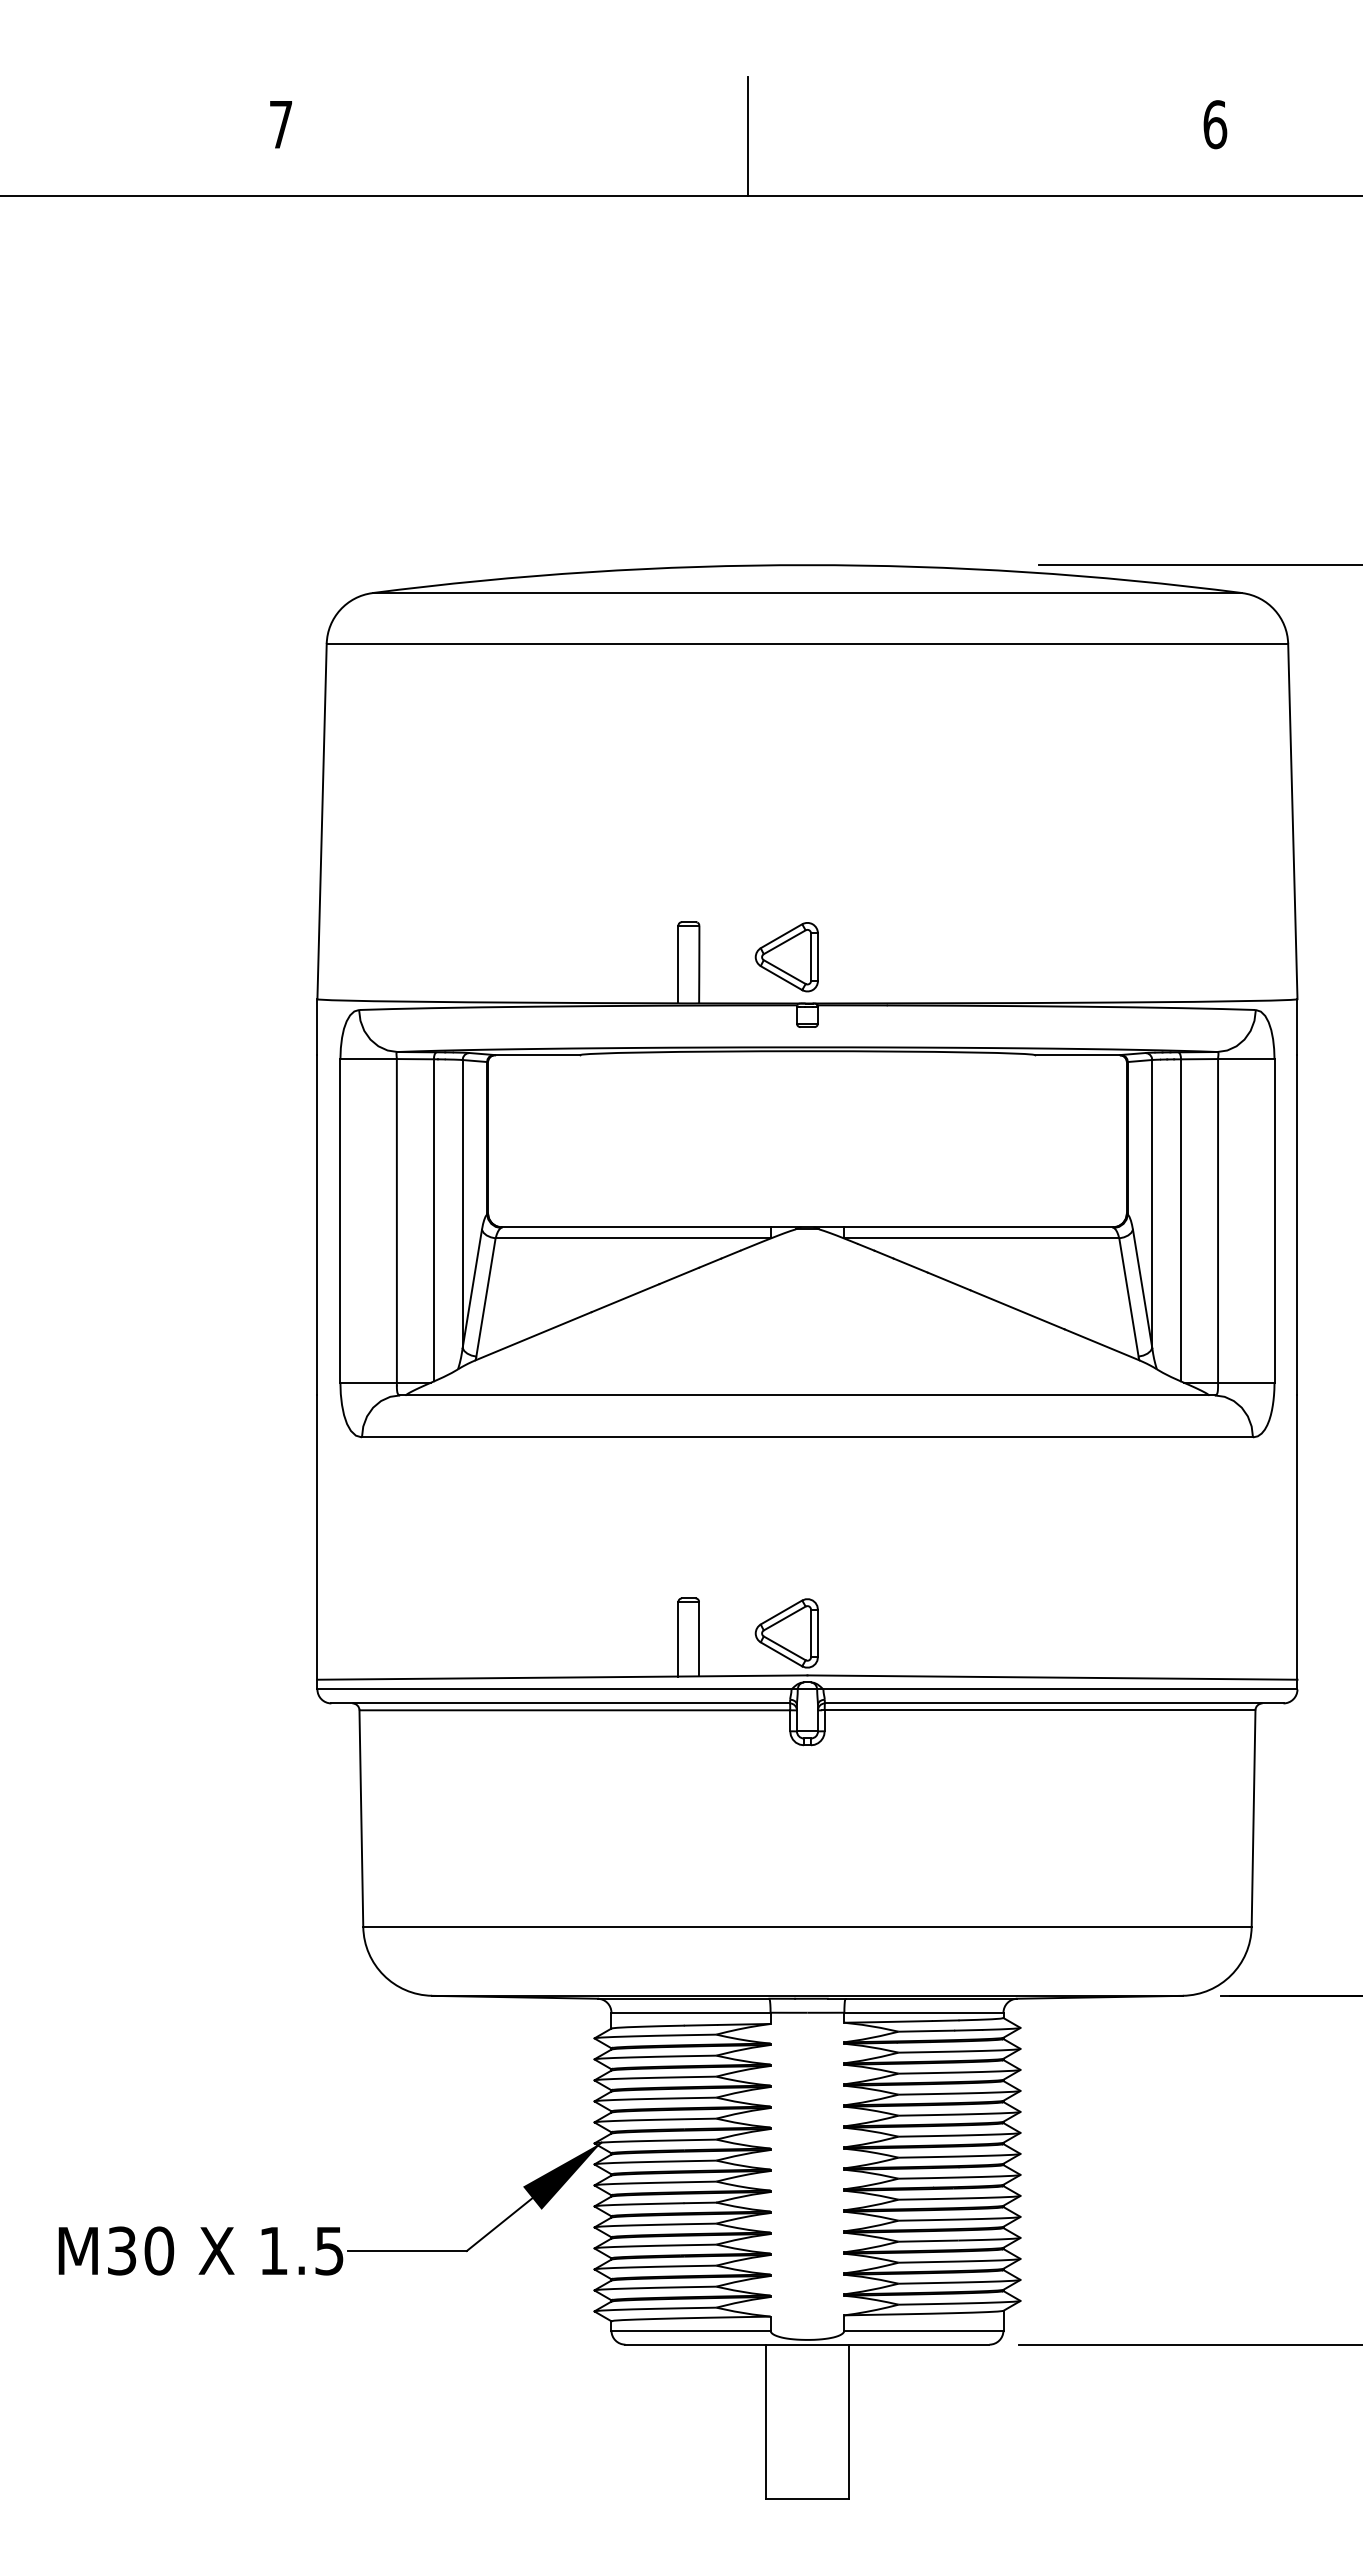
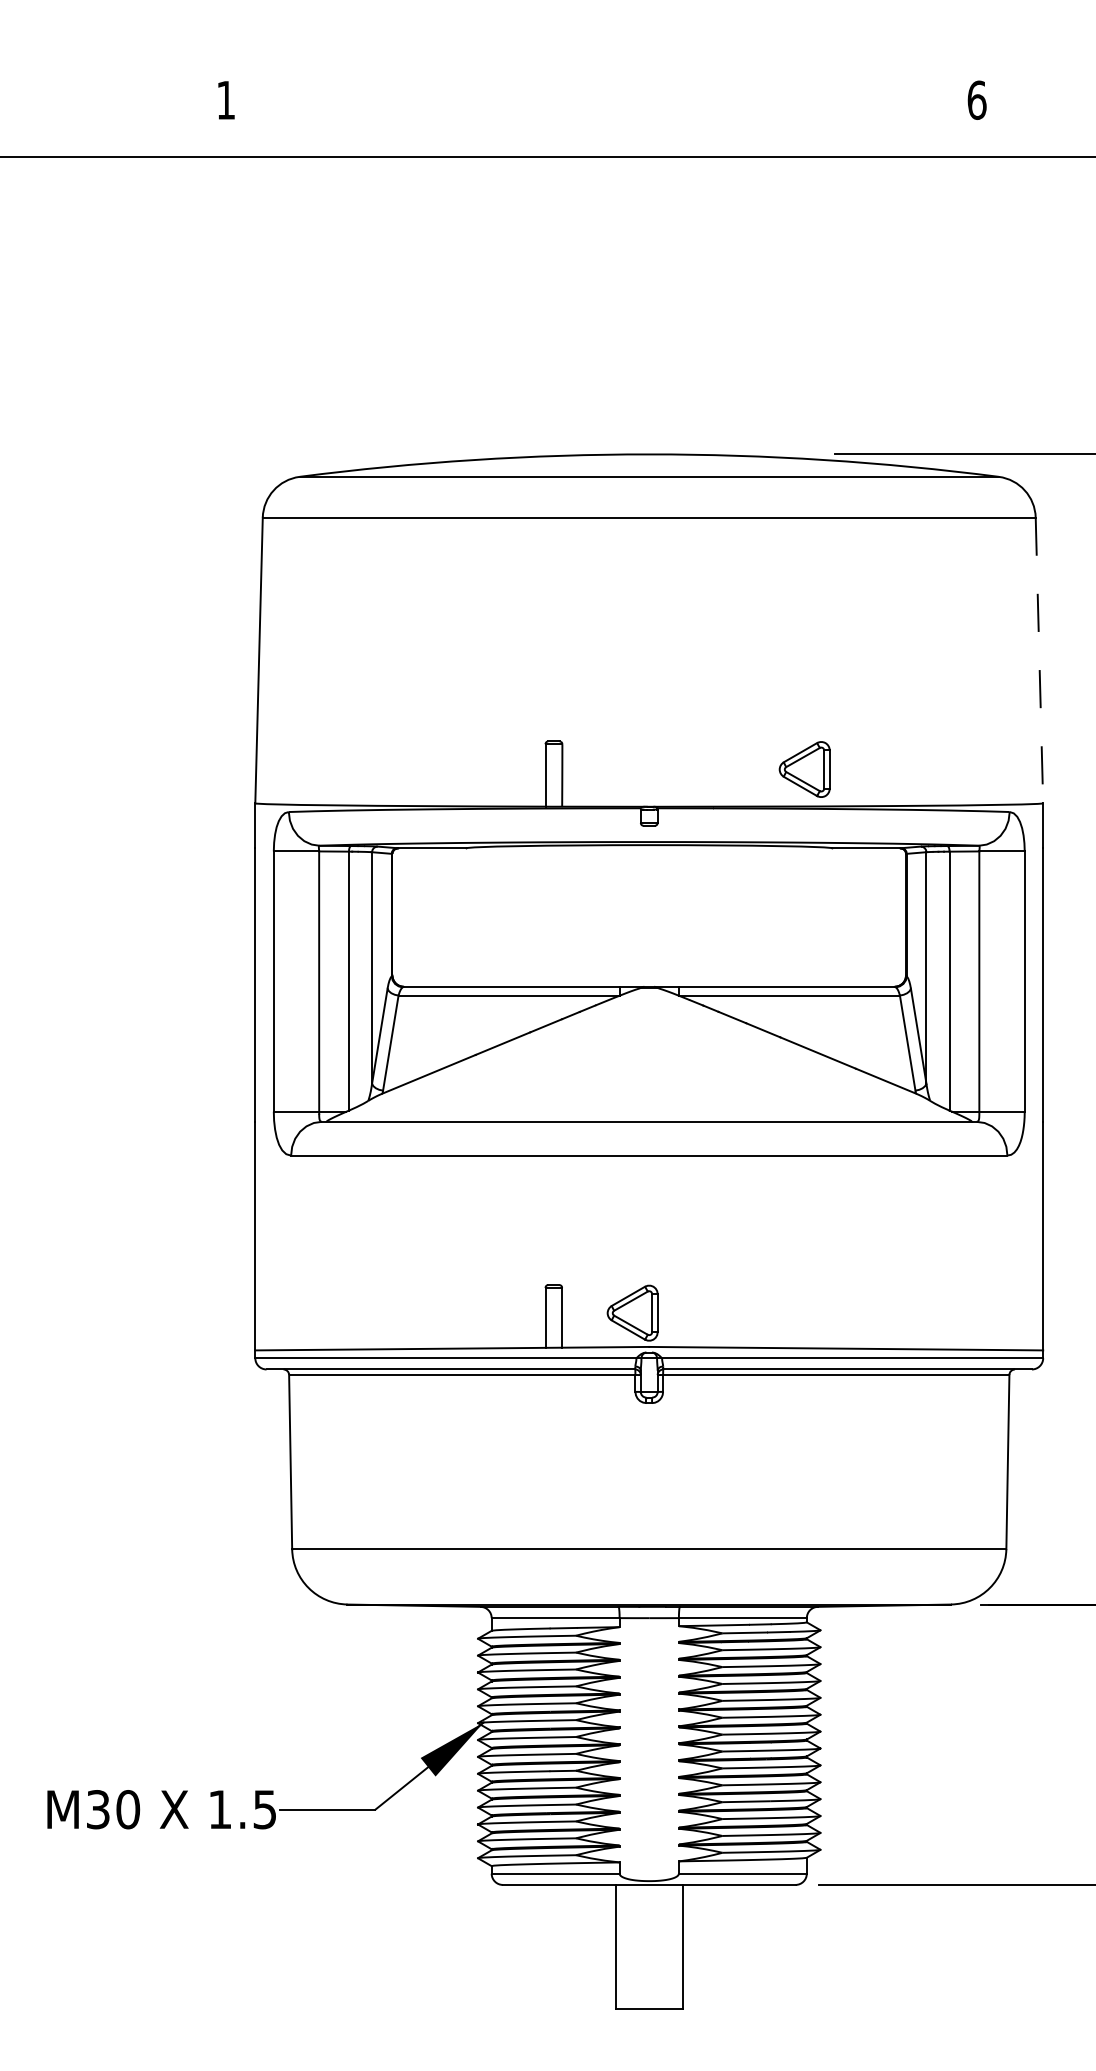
text: (281, 124) -> (226, 100), 7 -> 1
line: (748, 136) -> (601, 109), removed
line: (1292, 821) -> (1039, 660), solid -> dashed
part: (786, 957) -> (804, 769), moved

